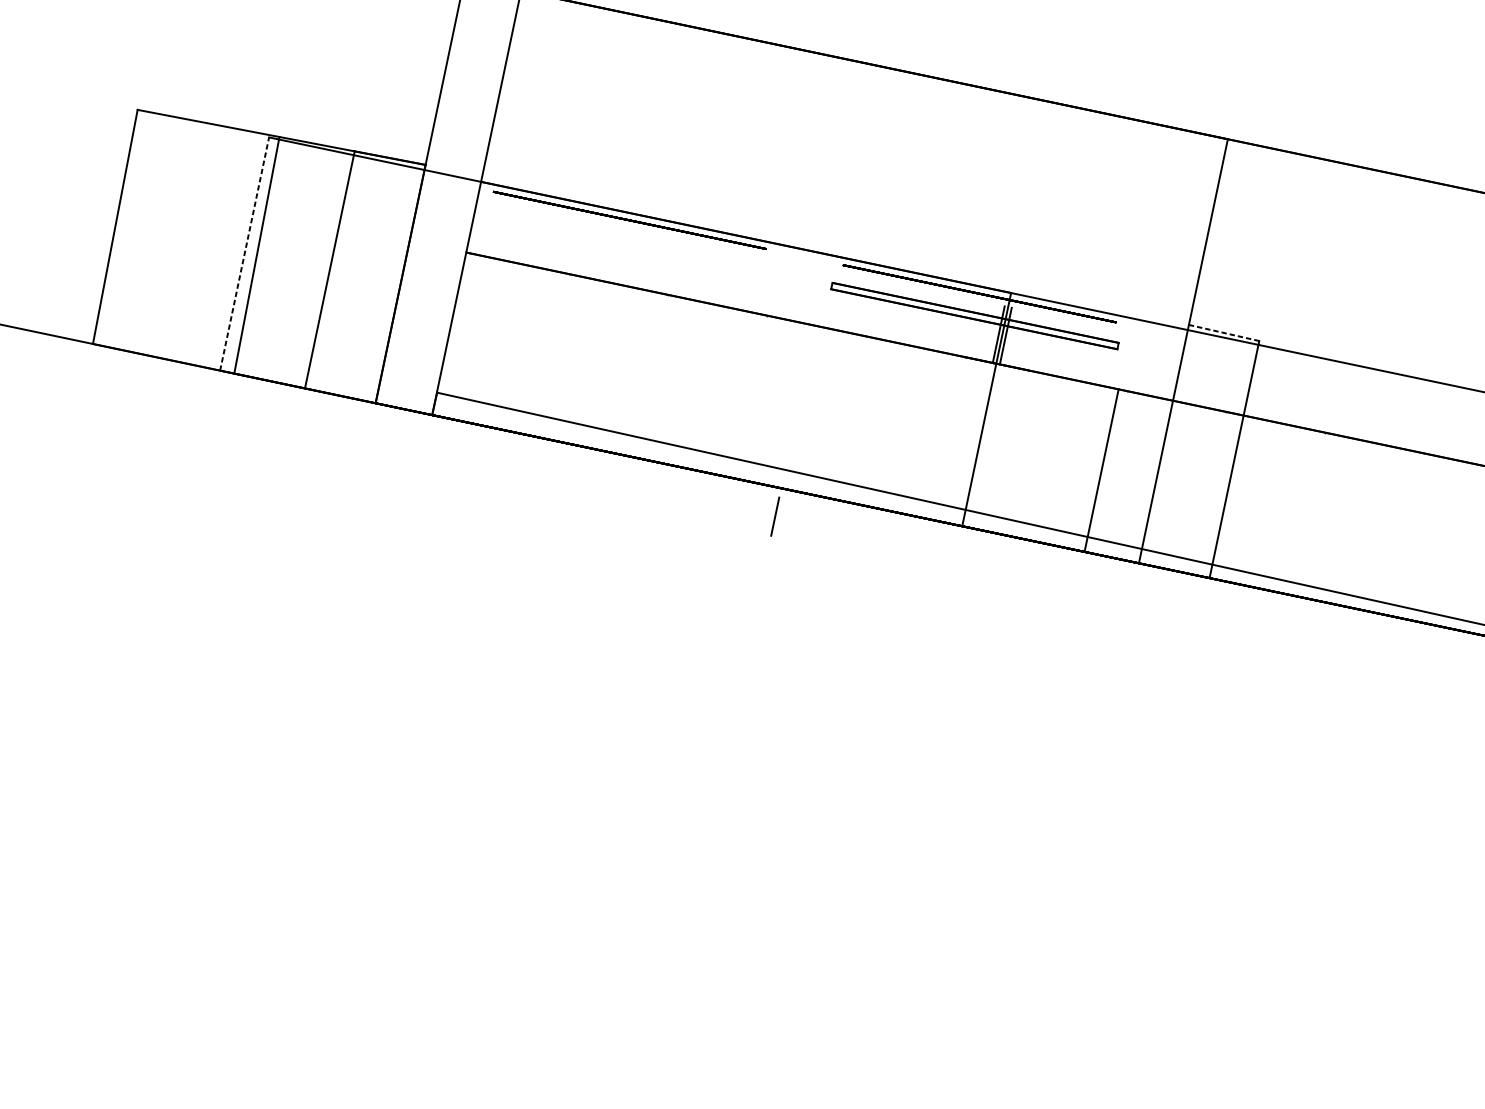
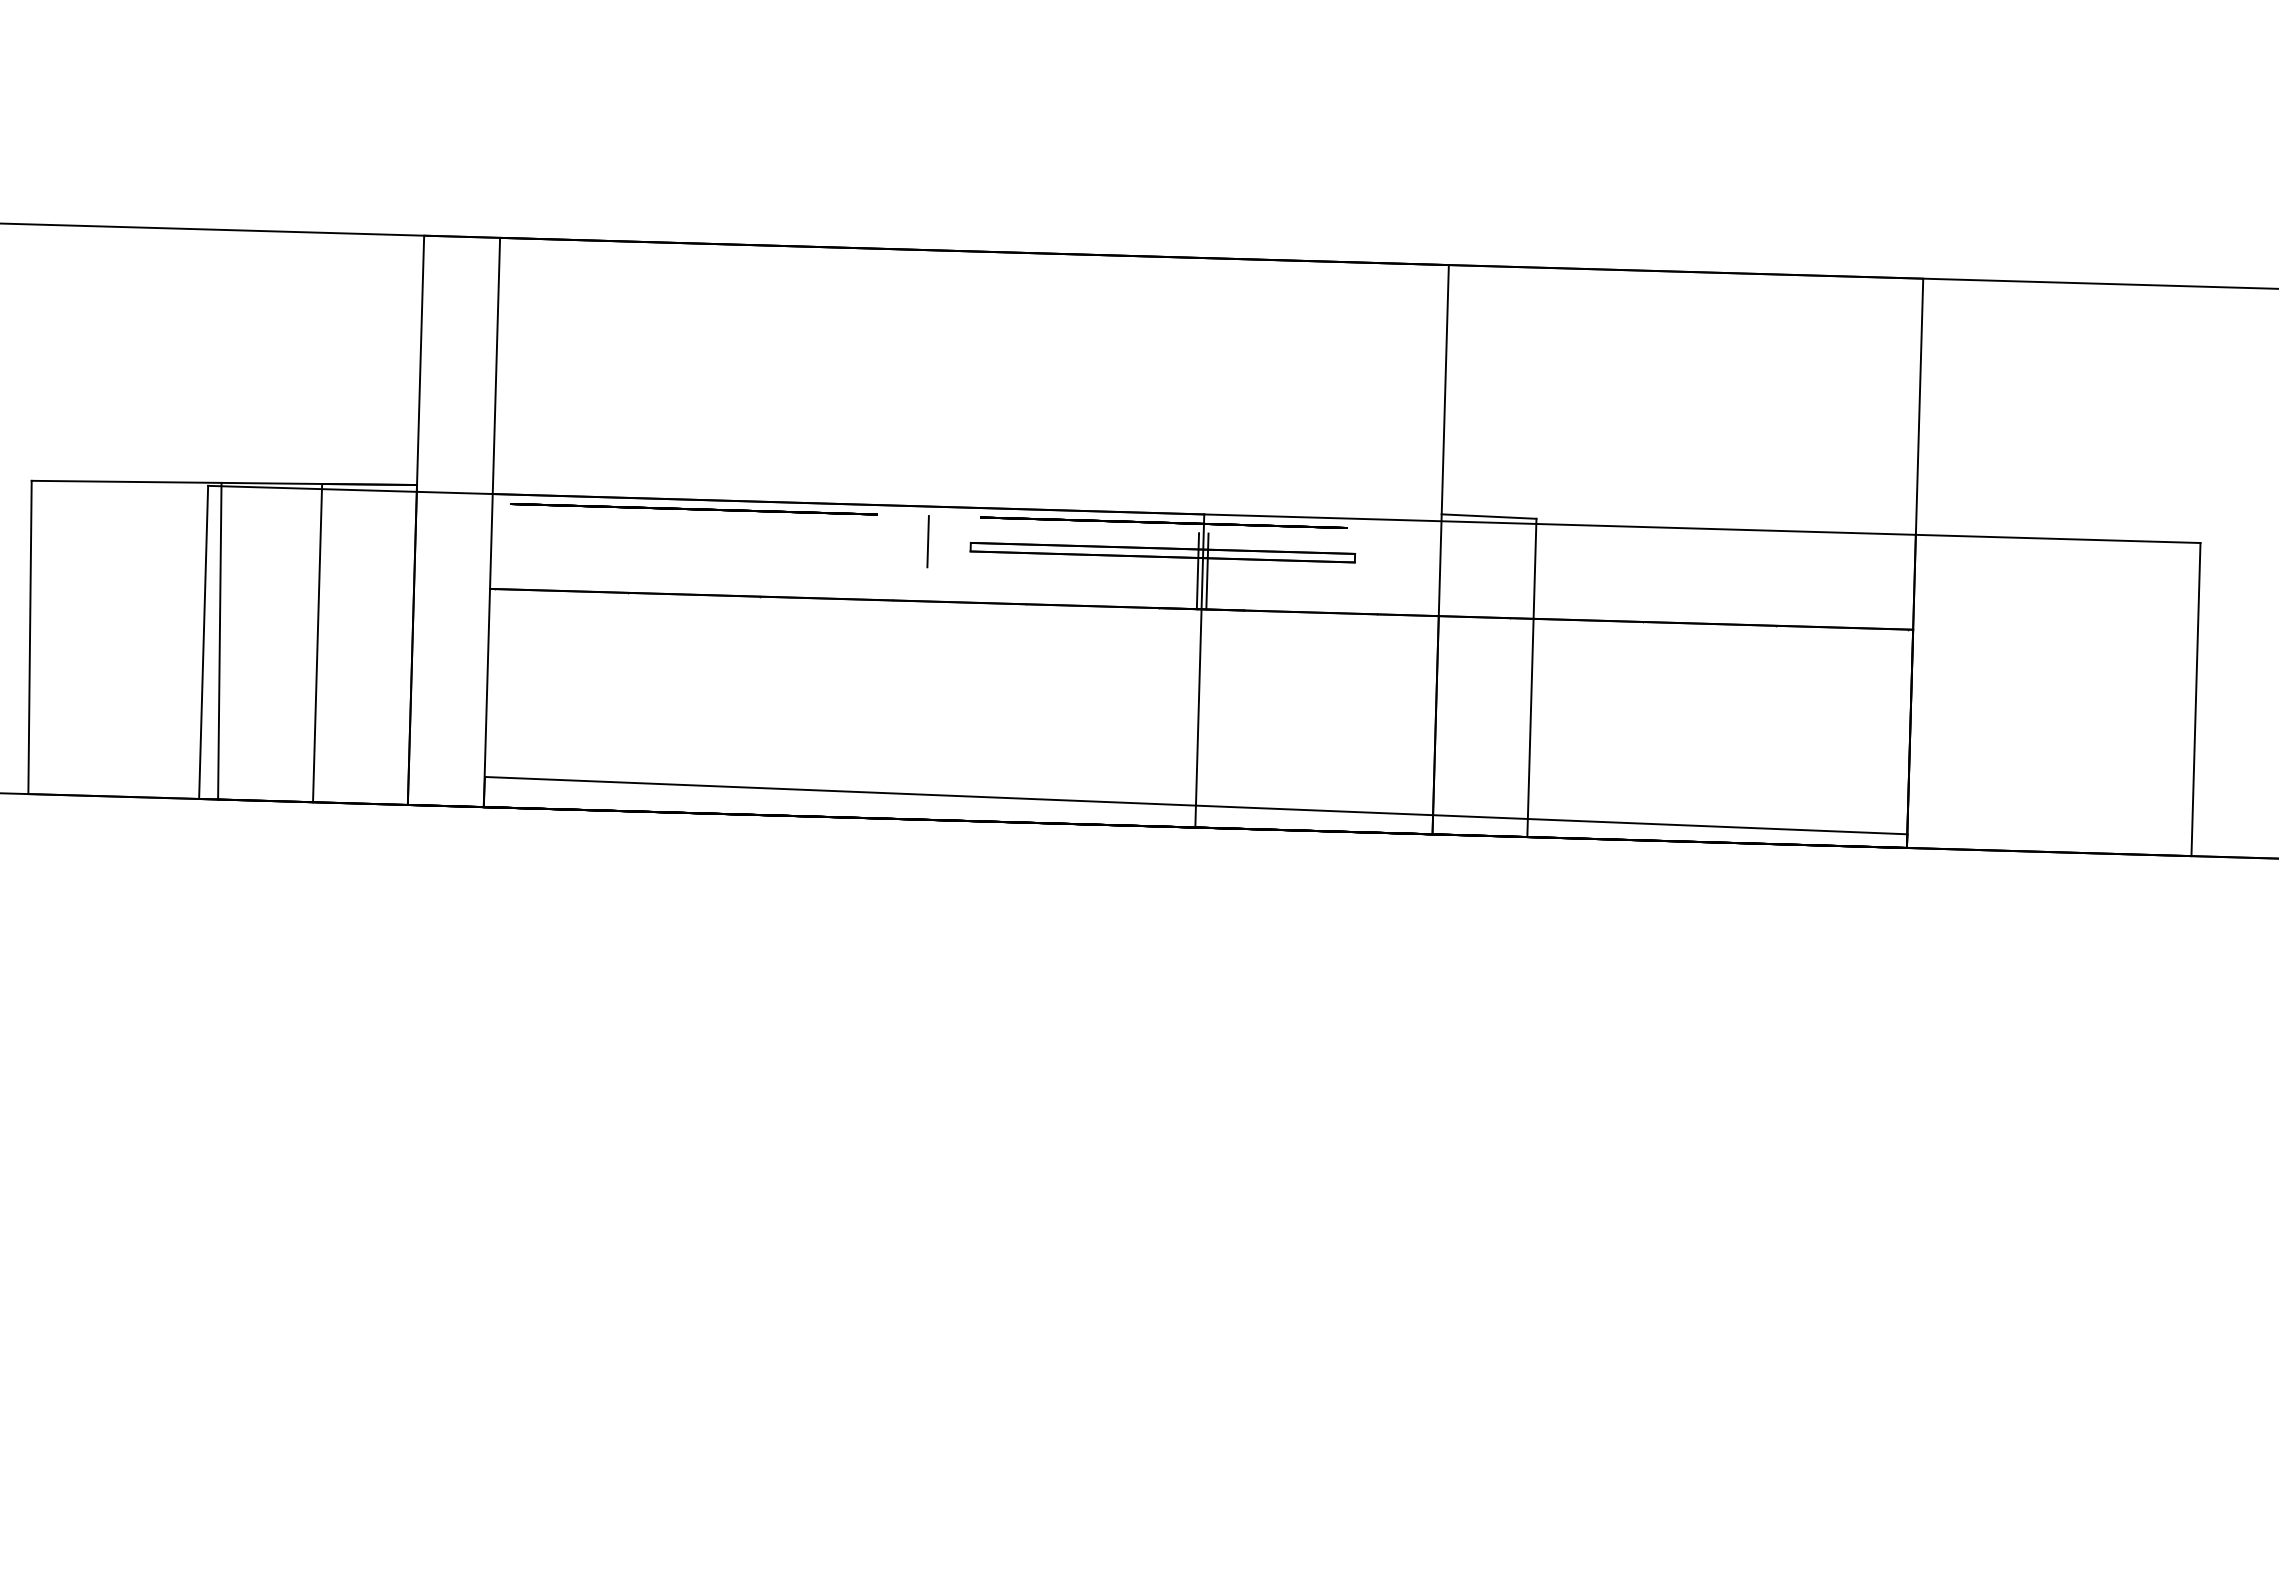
line: (244, 254) -> (203, 642), dashed -> solid
line: (1224, 332) -> (1489, 516), dashed -> solid
line: (1101, 470) -> (1435, 725), moved
line: (774, 516) -> (927, 541), moved

